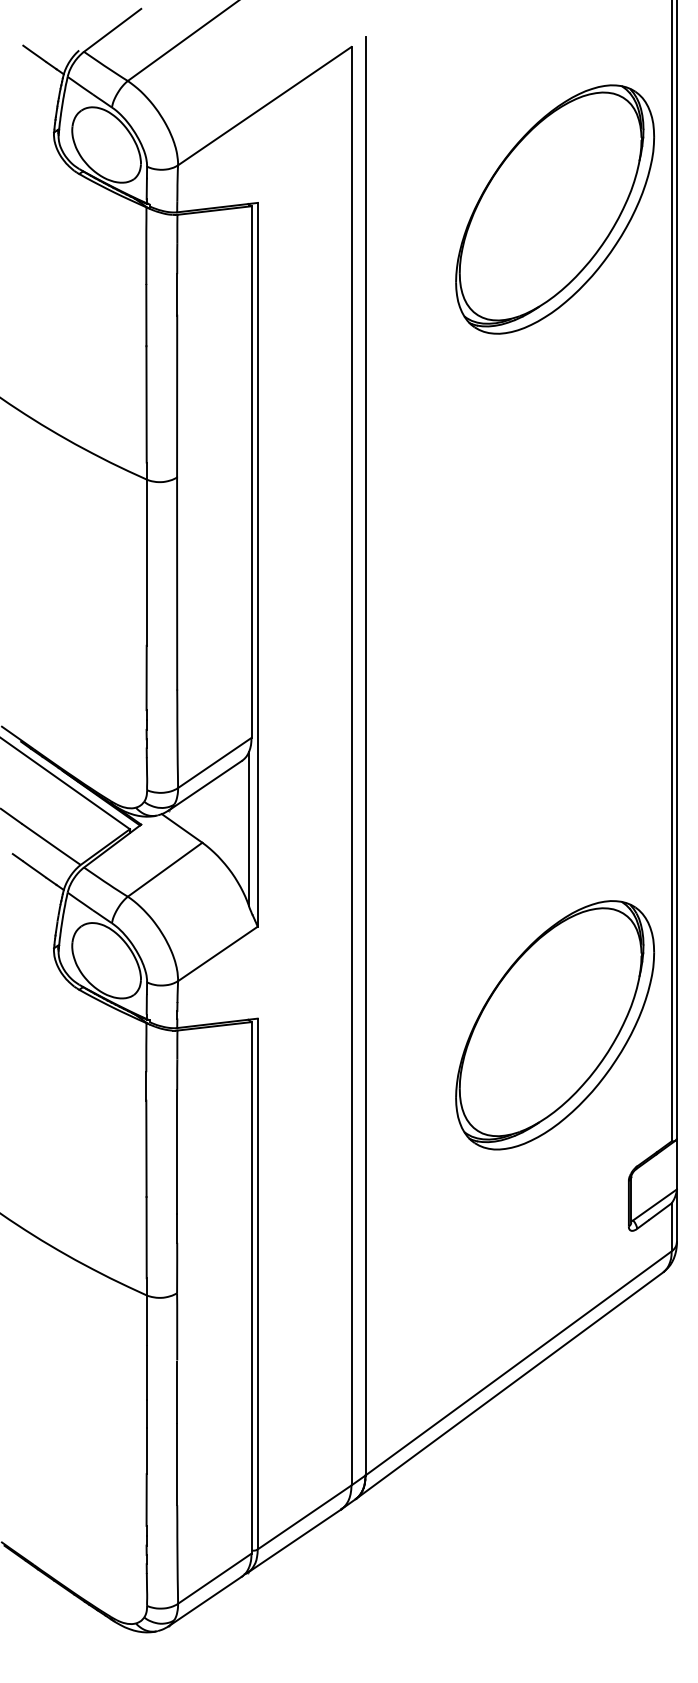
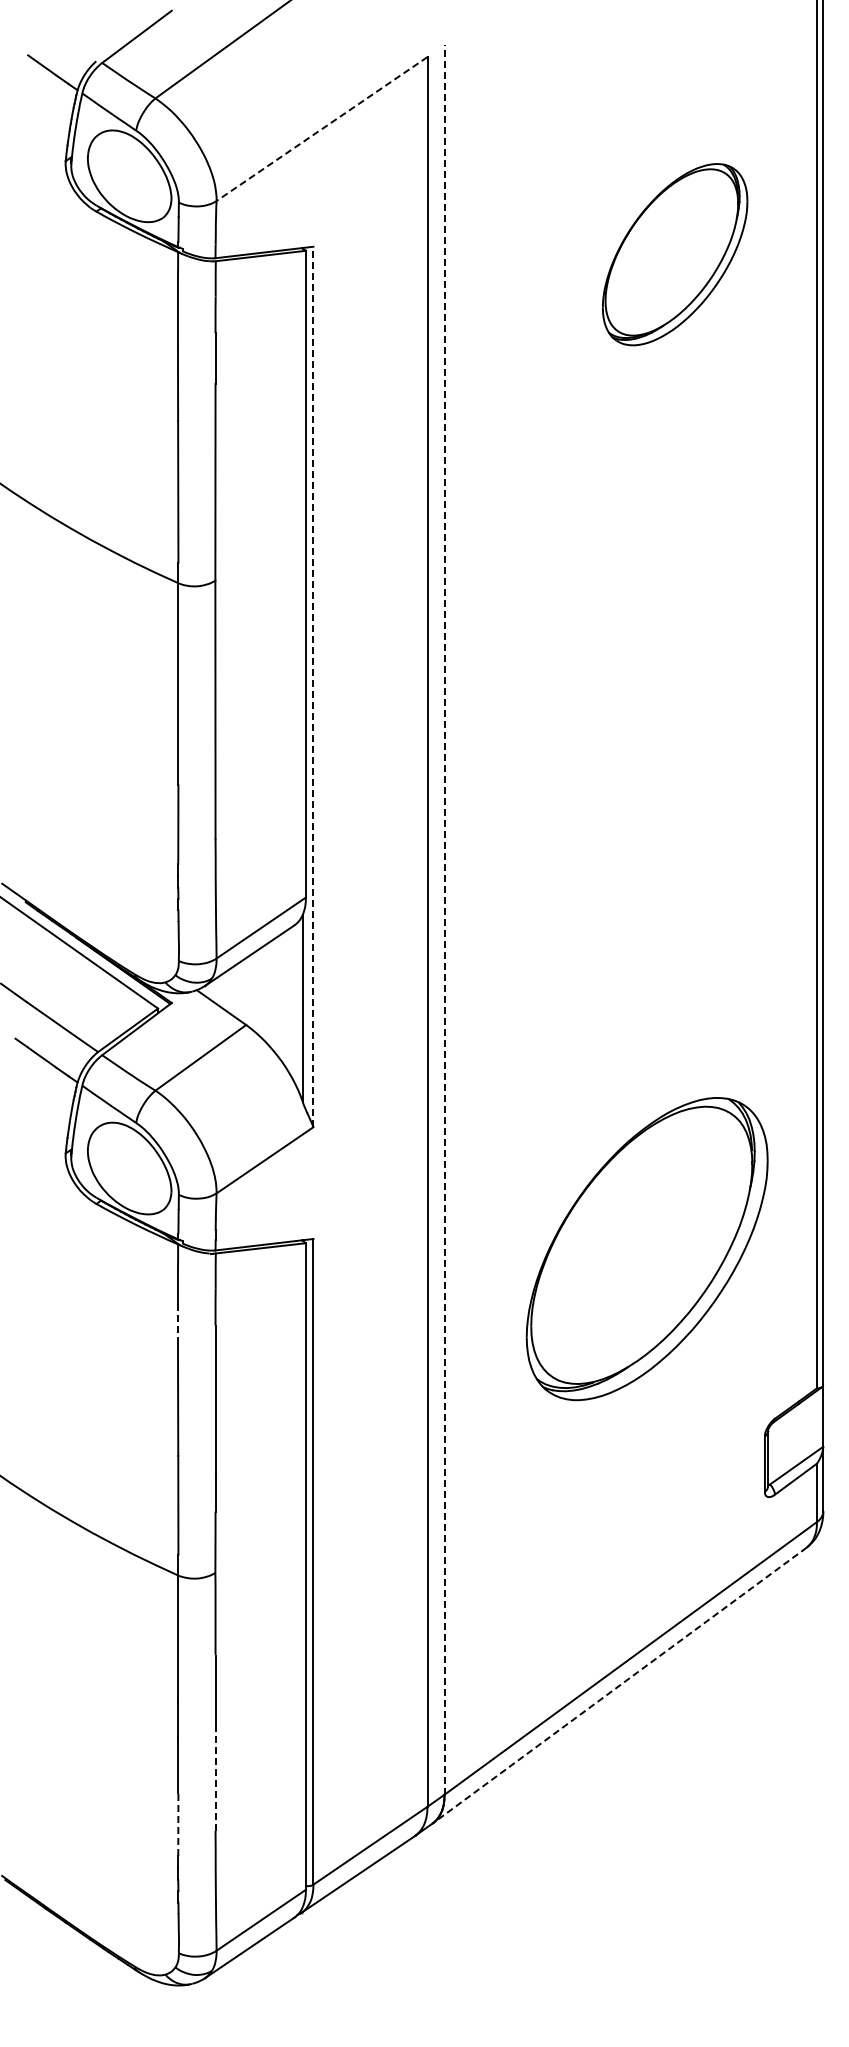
line: (265, 106) -> (322, 129), solid -> dashed
part: (554, 209) -> (674, 254), size x0.6
line: (257, 564) -> (313, 686), solid -> dashed
line: (365, 756) -> (444, 919), solid -> dashed
part: (554, 1025) -> (646, 1249), moved
line: (145, 1086) -> (177, 1321), solid -> dashed
line: (509, 1385) -> (619, 1685), solid -> dashed
line: (177, 1464) -> (215, 1781), solid -> dashed
line: (146, 1500) -> (178, 1824), solid -> dashed

